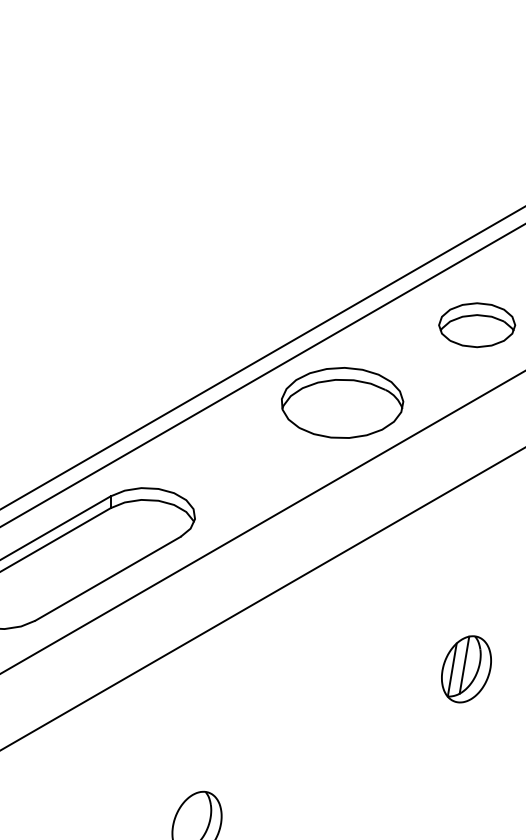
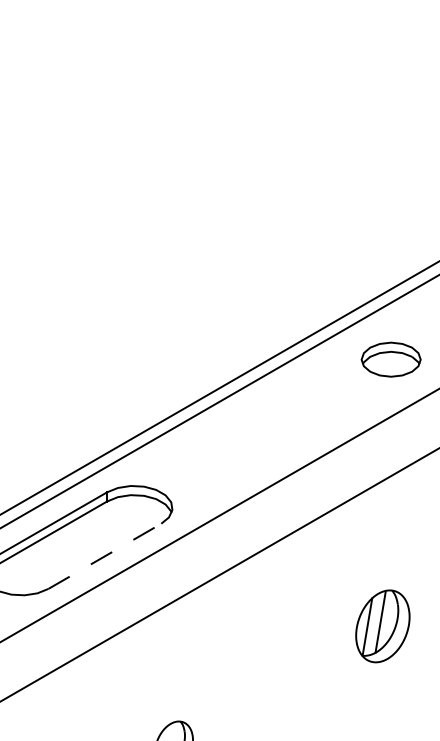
part: (342, 402) -> (286, 419), removed
line: (108, 579) -> (105, 556), solid -> dashed
part: (465, 669) -> (382, 626), size x1.4

